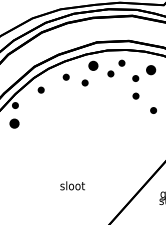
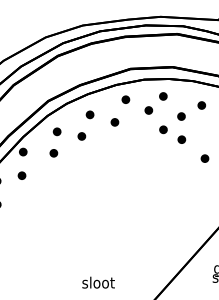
part: (93, 65) -> (125, 99), size x0.62
part: (150, 70) -> (201, 105), size x0.62
part: (122, 88) -> (163, 129), added
part: (59, 93) -> (81, 136), added
part: (38, 106) -> (53, 153), added
part: (14, 123) -> (21, 175), size x0.62
text: (72, 185) -> (98, 282), moved

